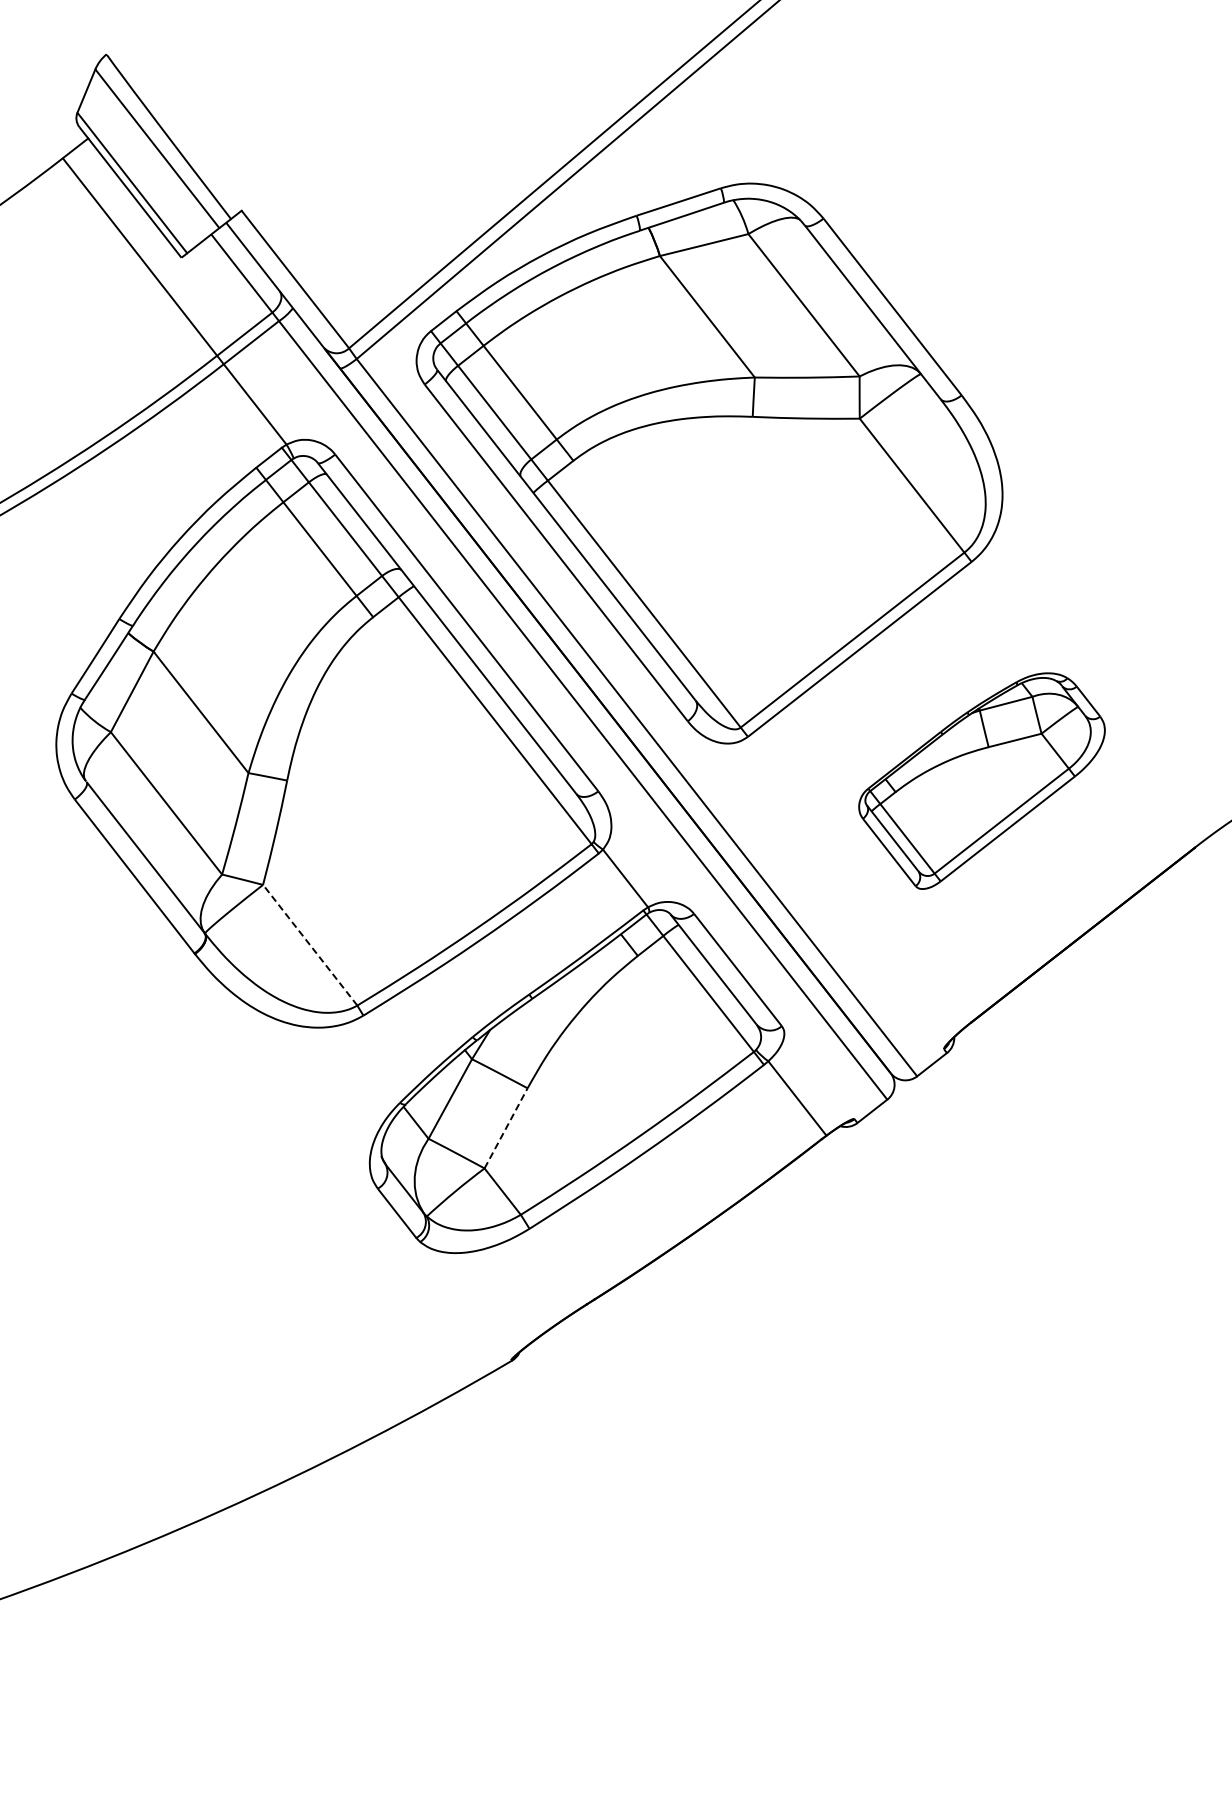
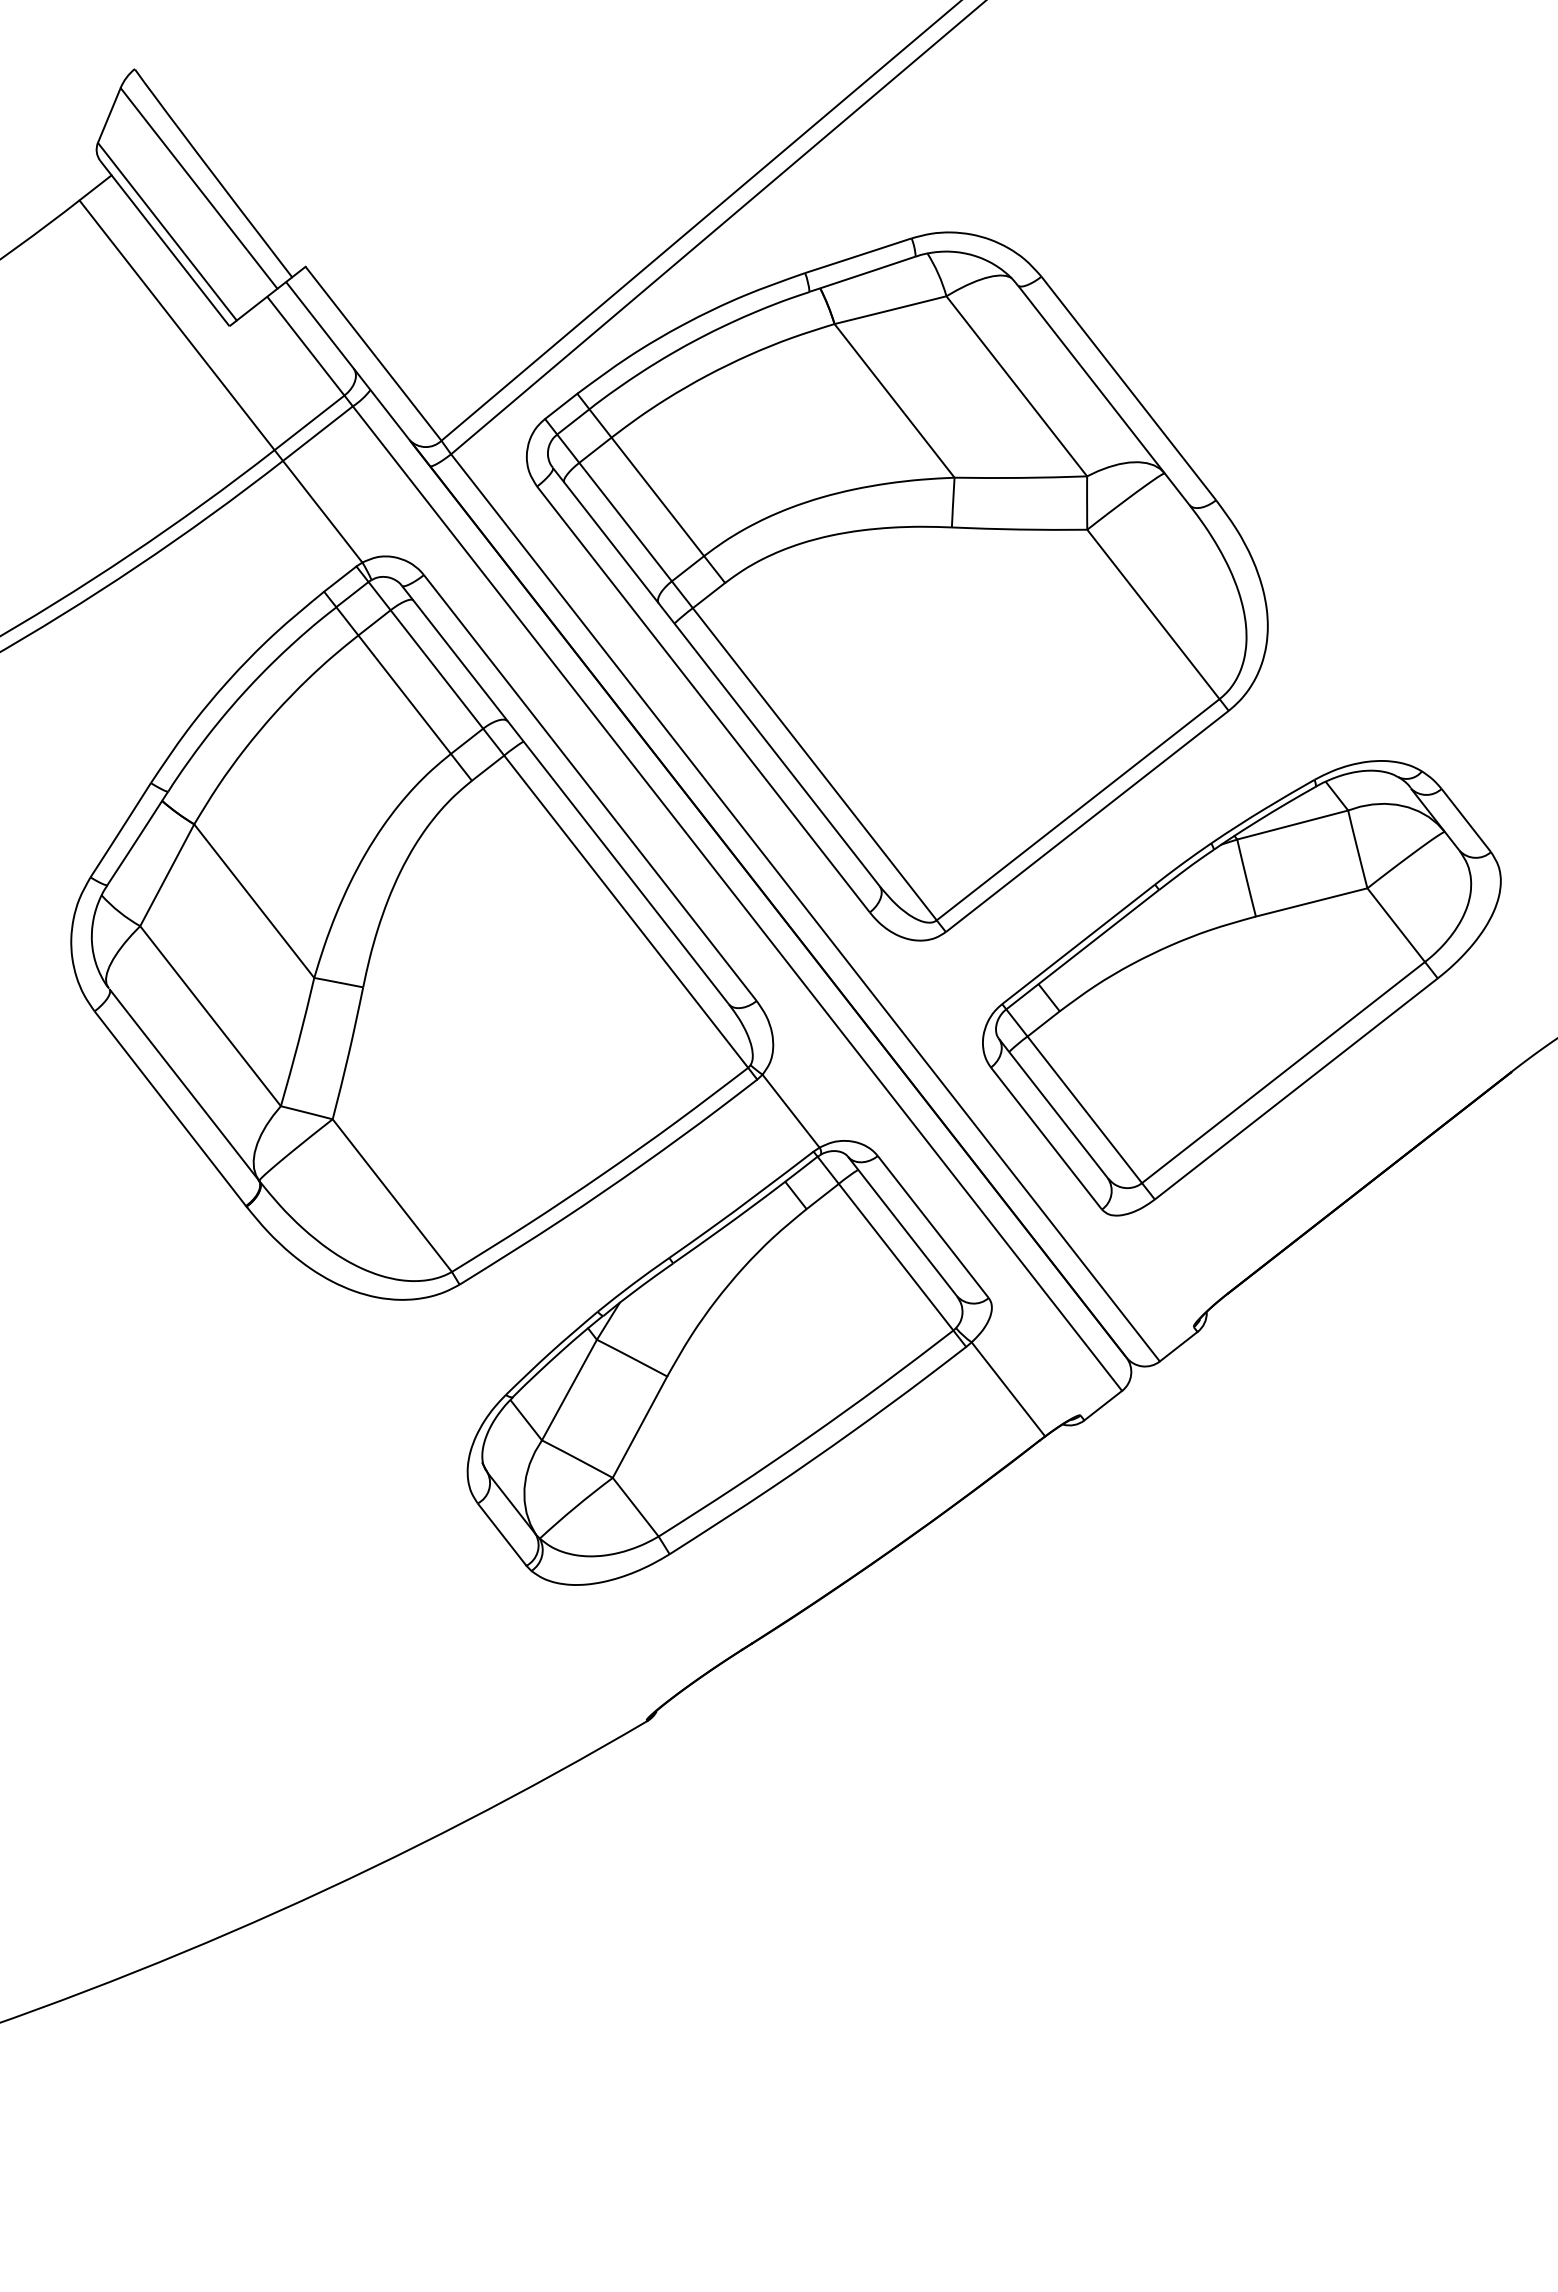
part: (981, 780) -> (1241, 987), size x1.67
line: (310, 945) -> (392, 1195), dashed -> solid
line: (506, 1127) -> (640, 1426), dashed -> solid

